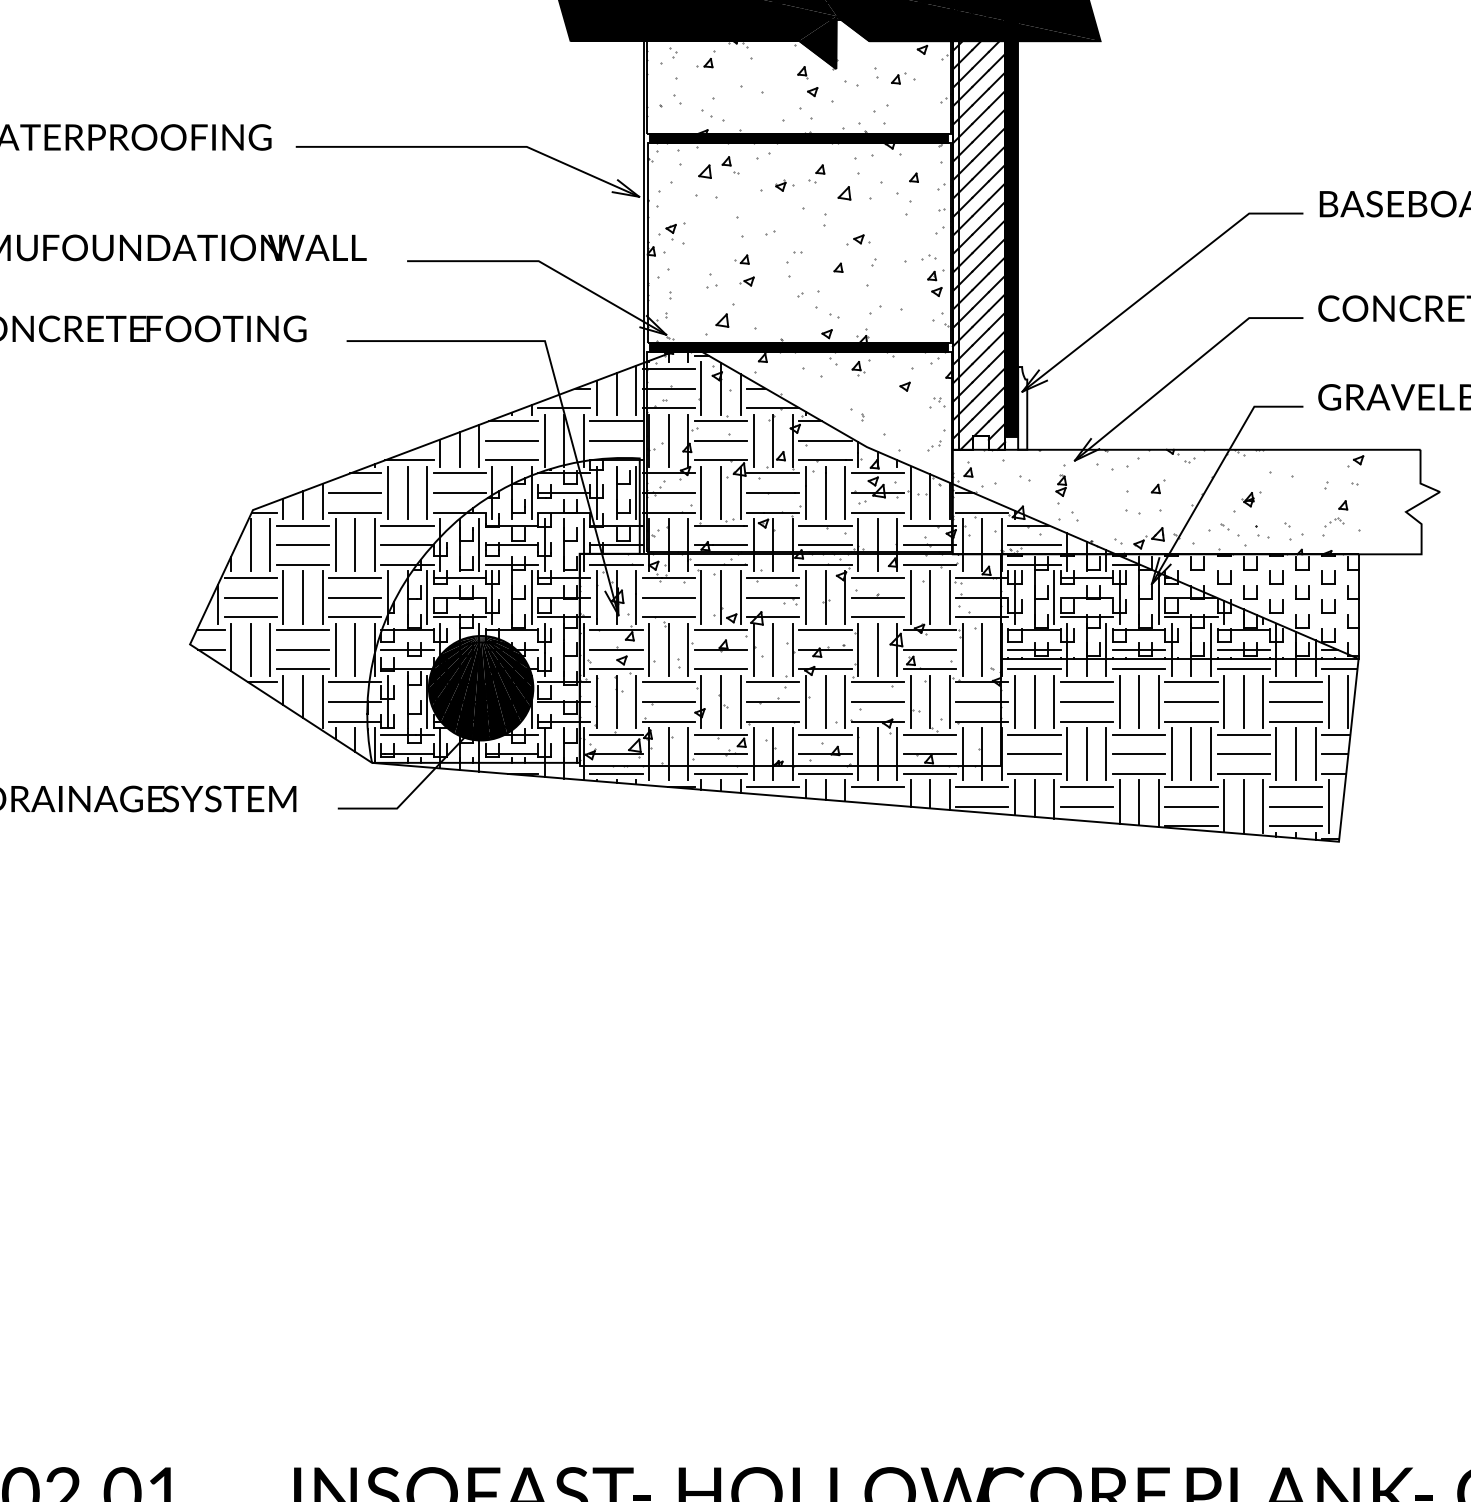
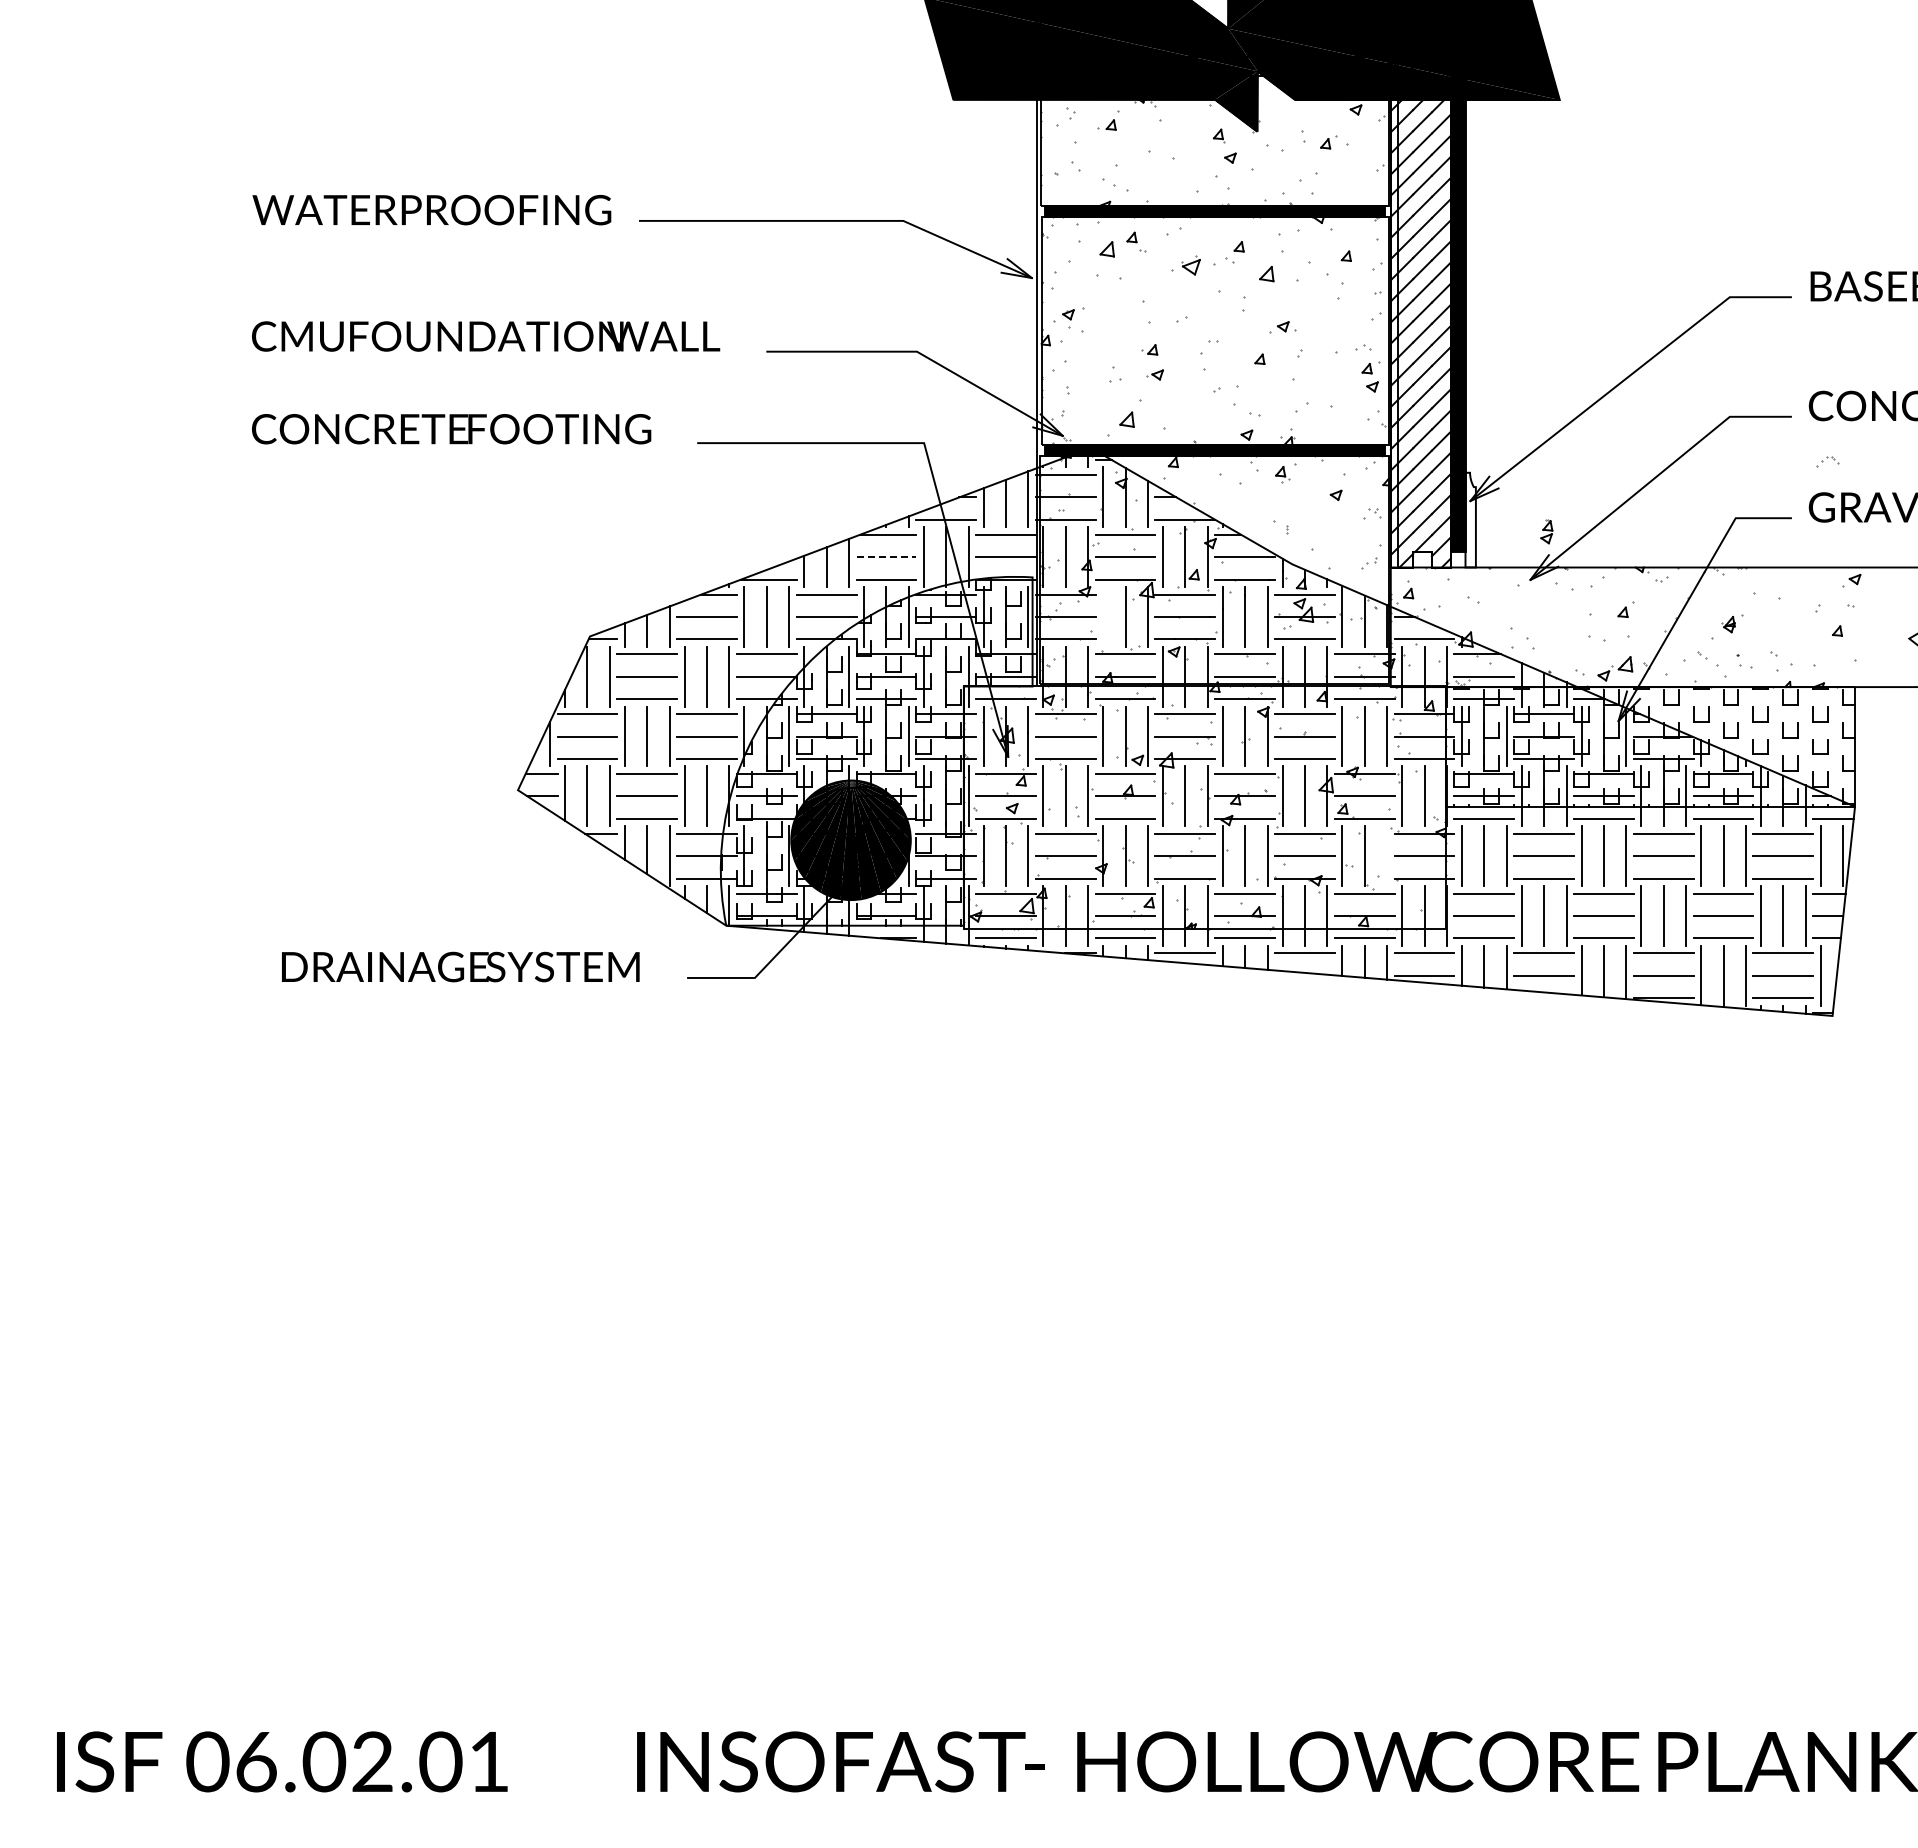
part: (784, 185) -> (1198, 265), size x1.6
line: (512, 441) -> (886, 557), solid -> dashed
part: (1060, 485) -> (1546, 531), moved
line: (701, 492) -> (1103, 616), removed
part: (1334, 522) -> (1827, 461), moved
line: (949, 702) -> (1387, 856), removed

